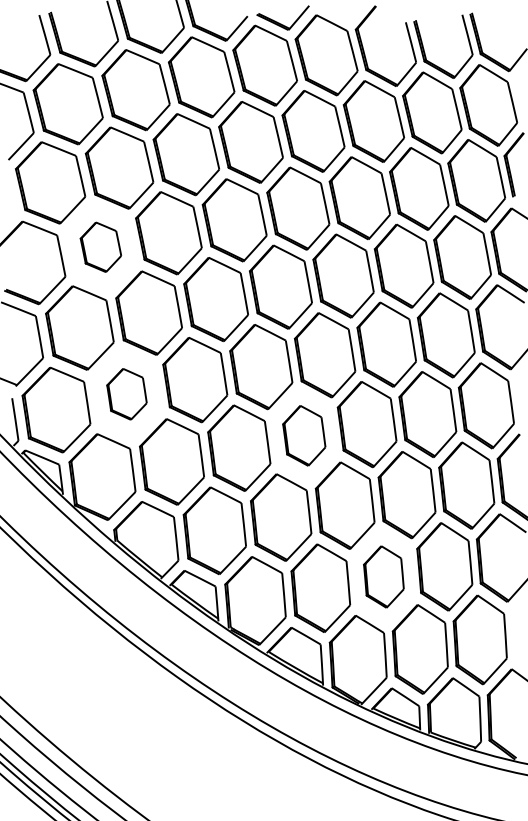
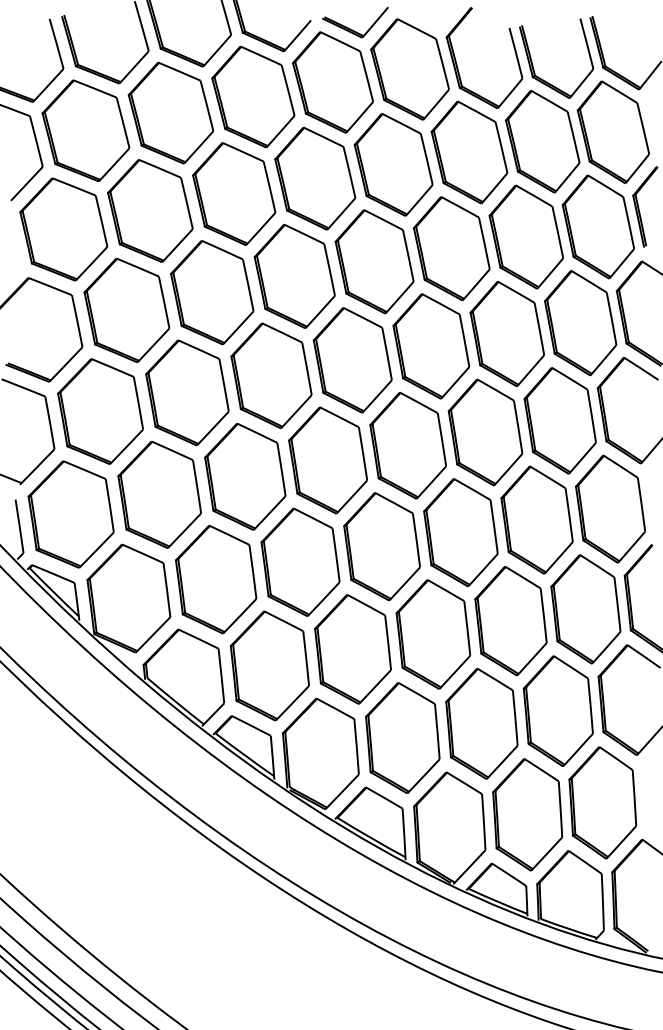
part: (100, 246) -> (126, 309), size x1.67
part: (126, 394) -> (159, 494), size x1.67
part: (303, 435) -> (381, 546), size x1.43
part: (383, 576) -> (481, 723), size x1.43

